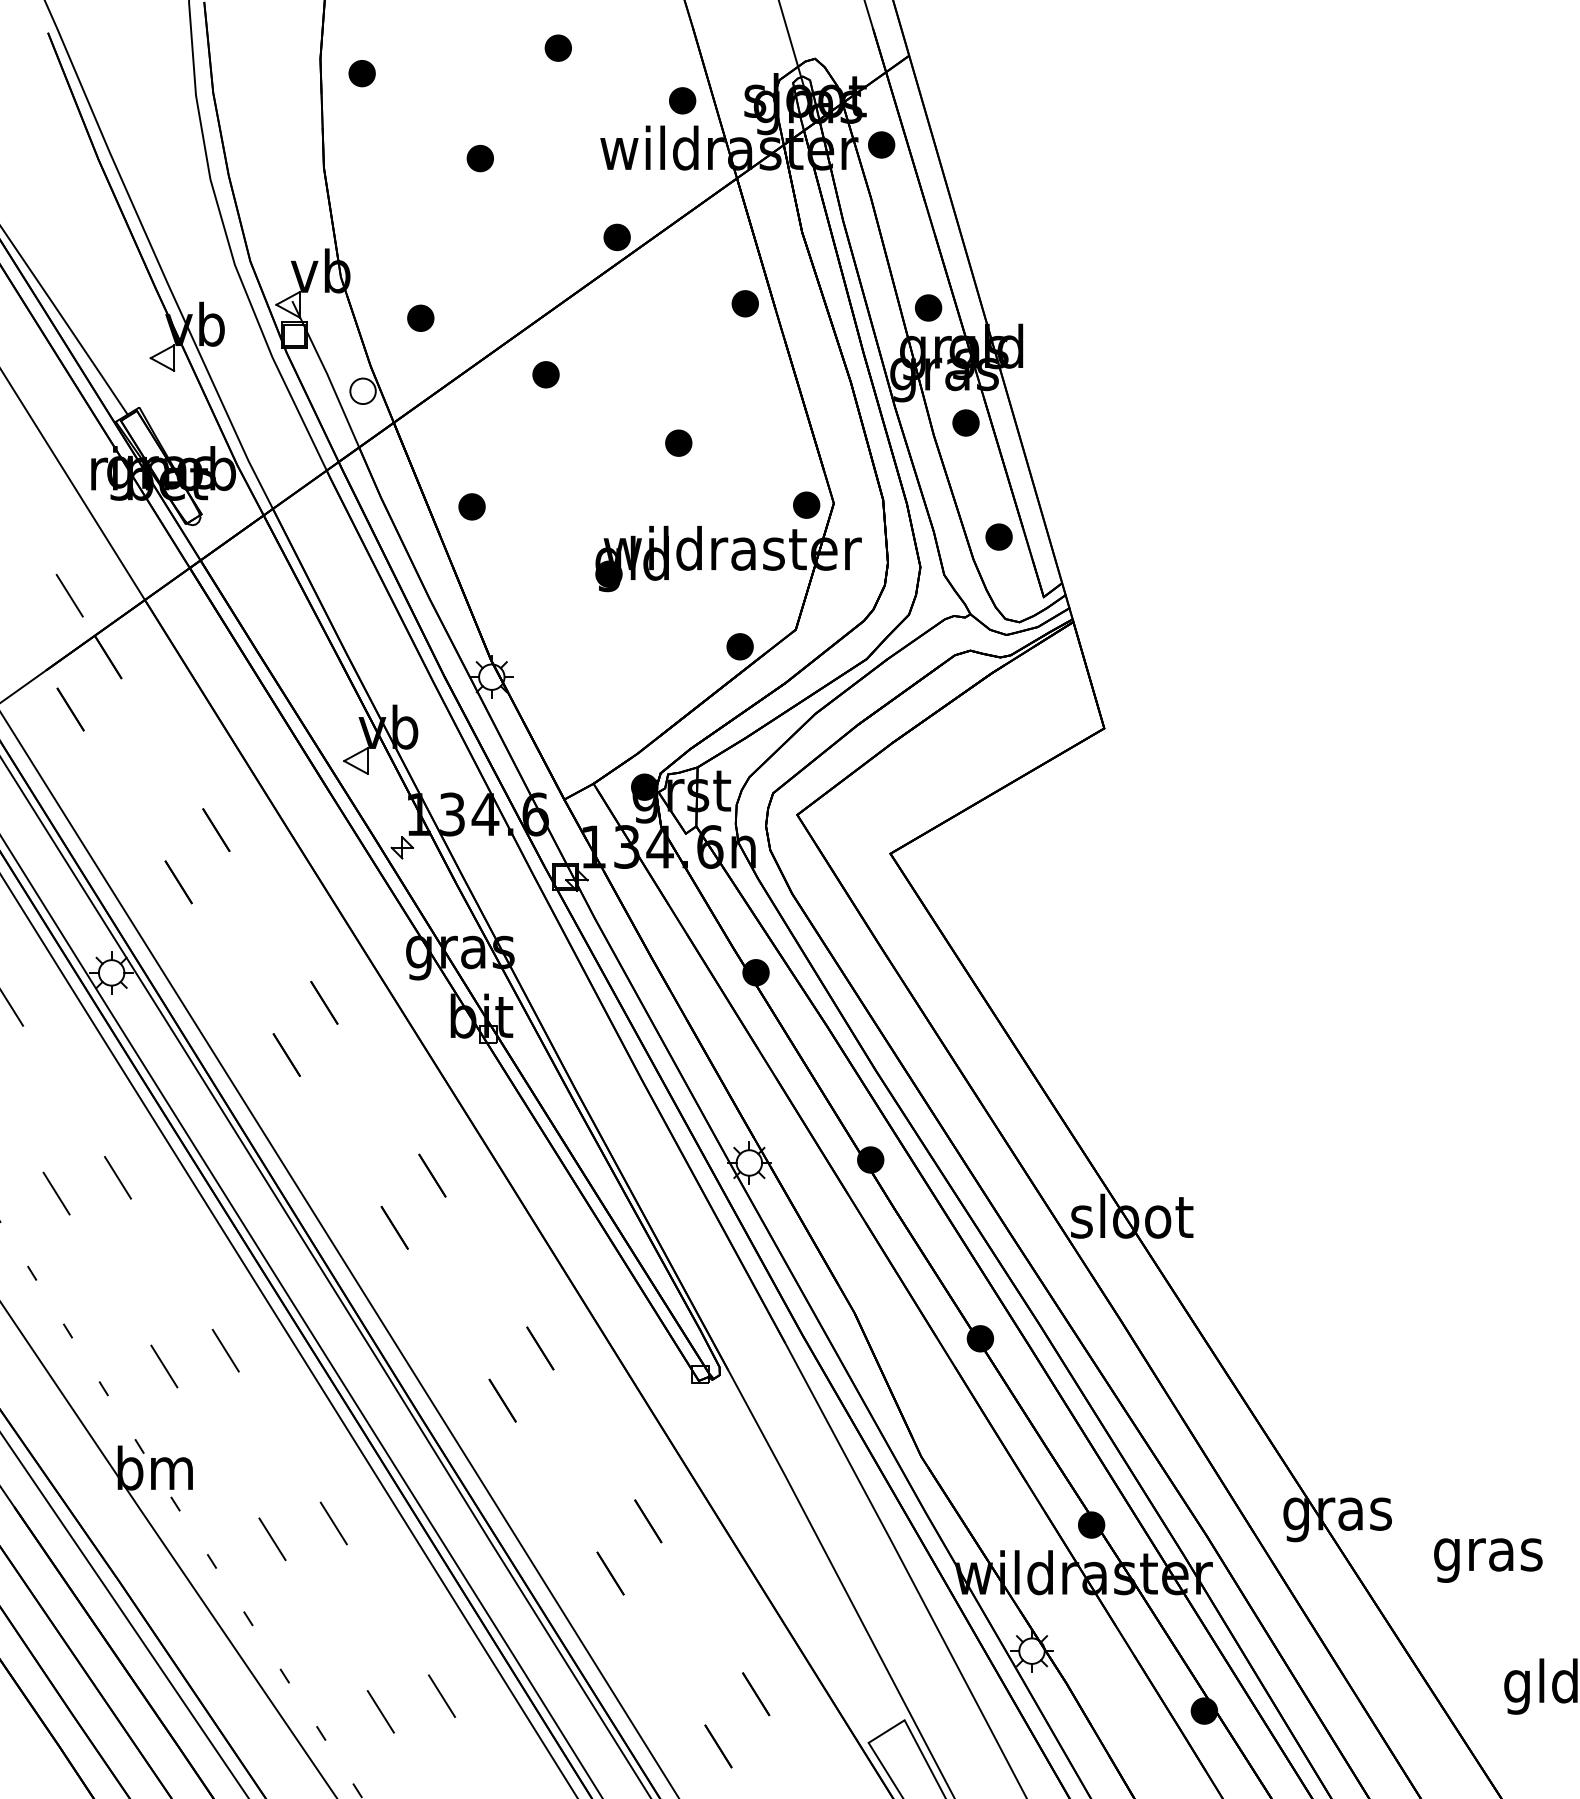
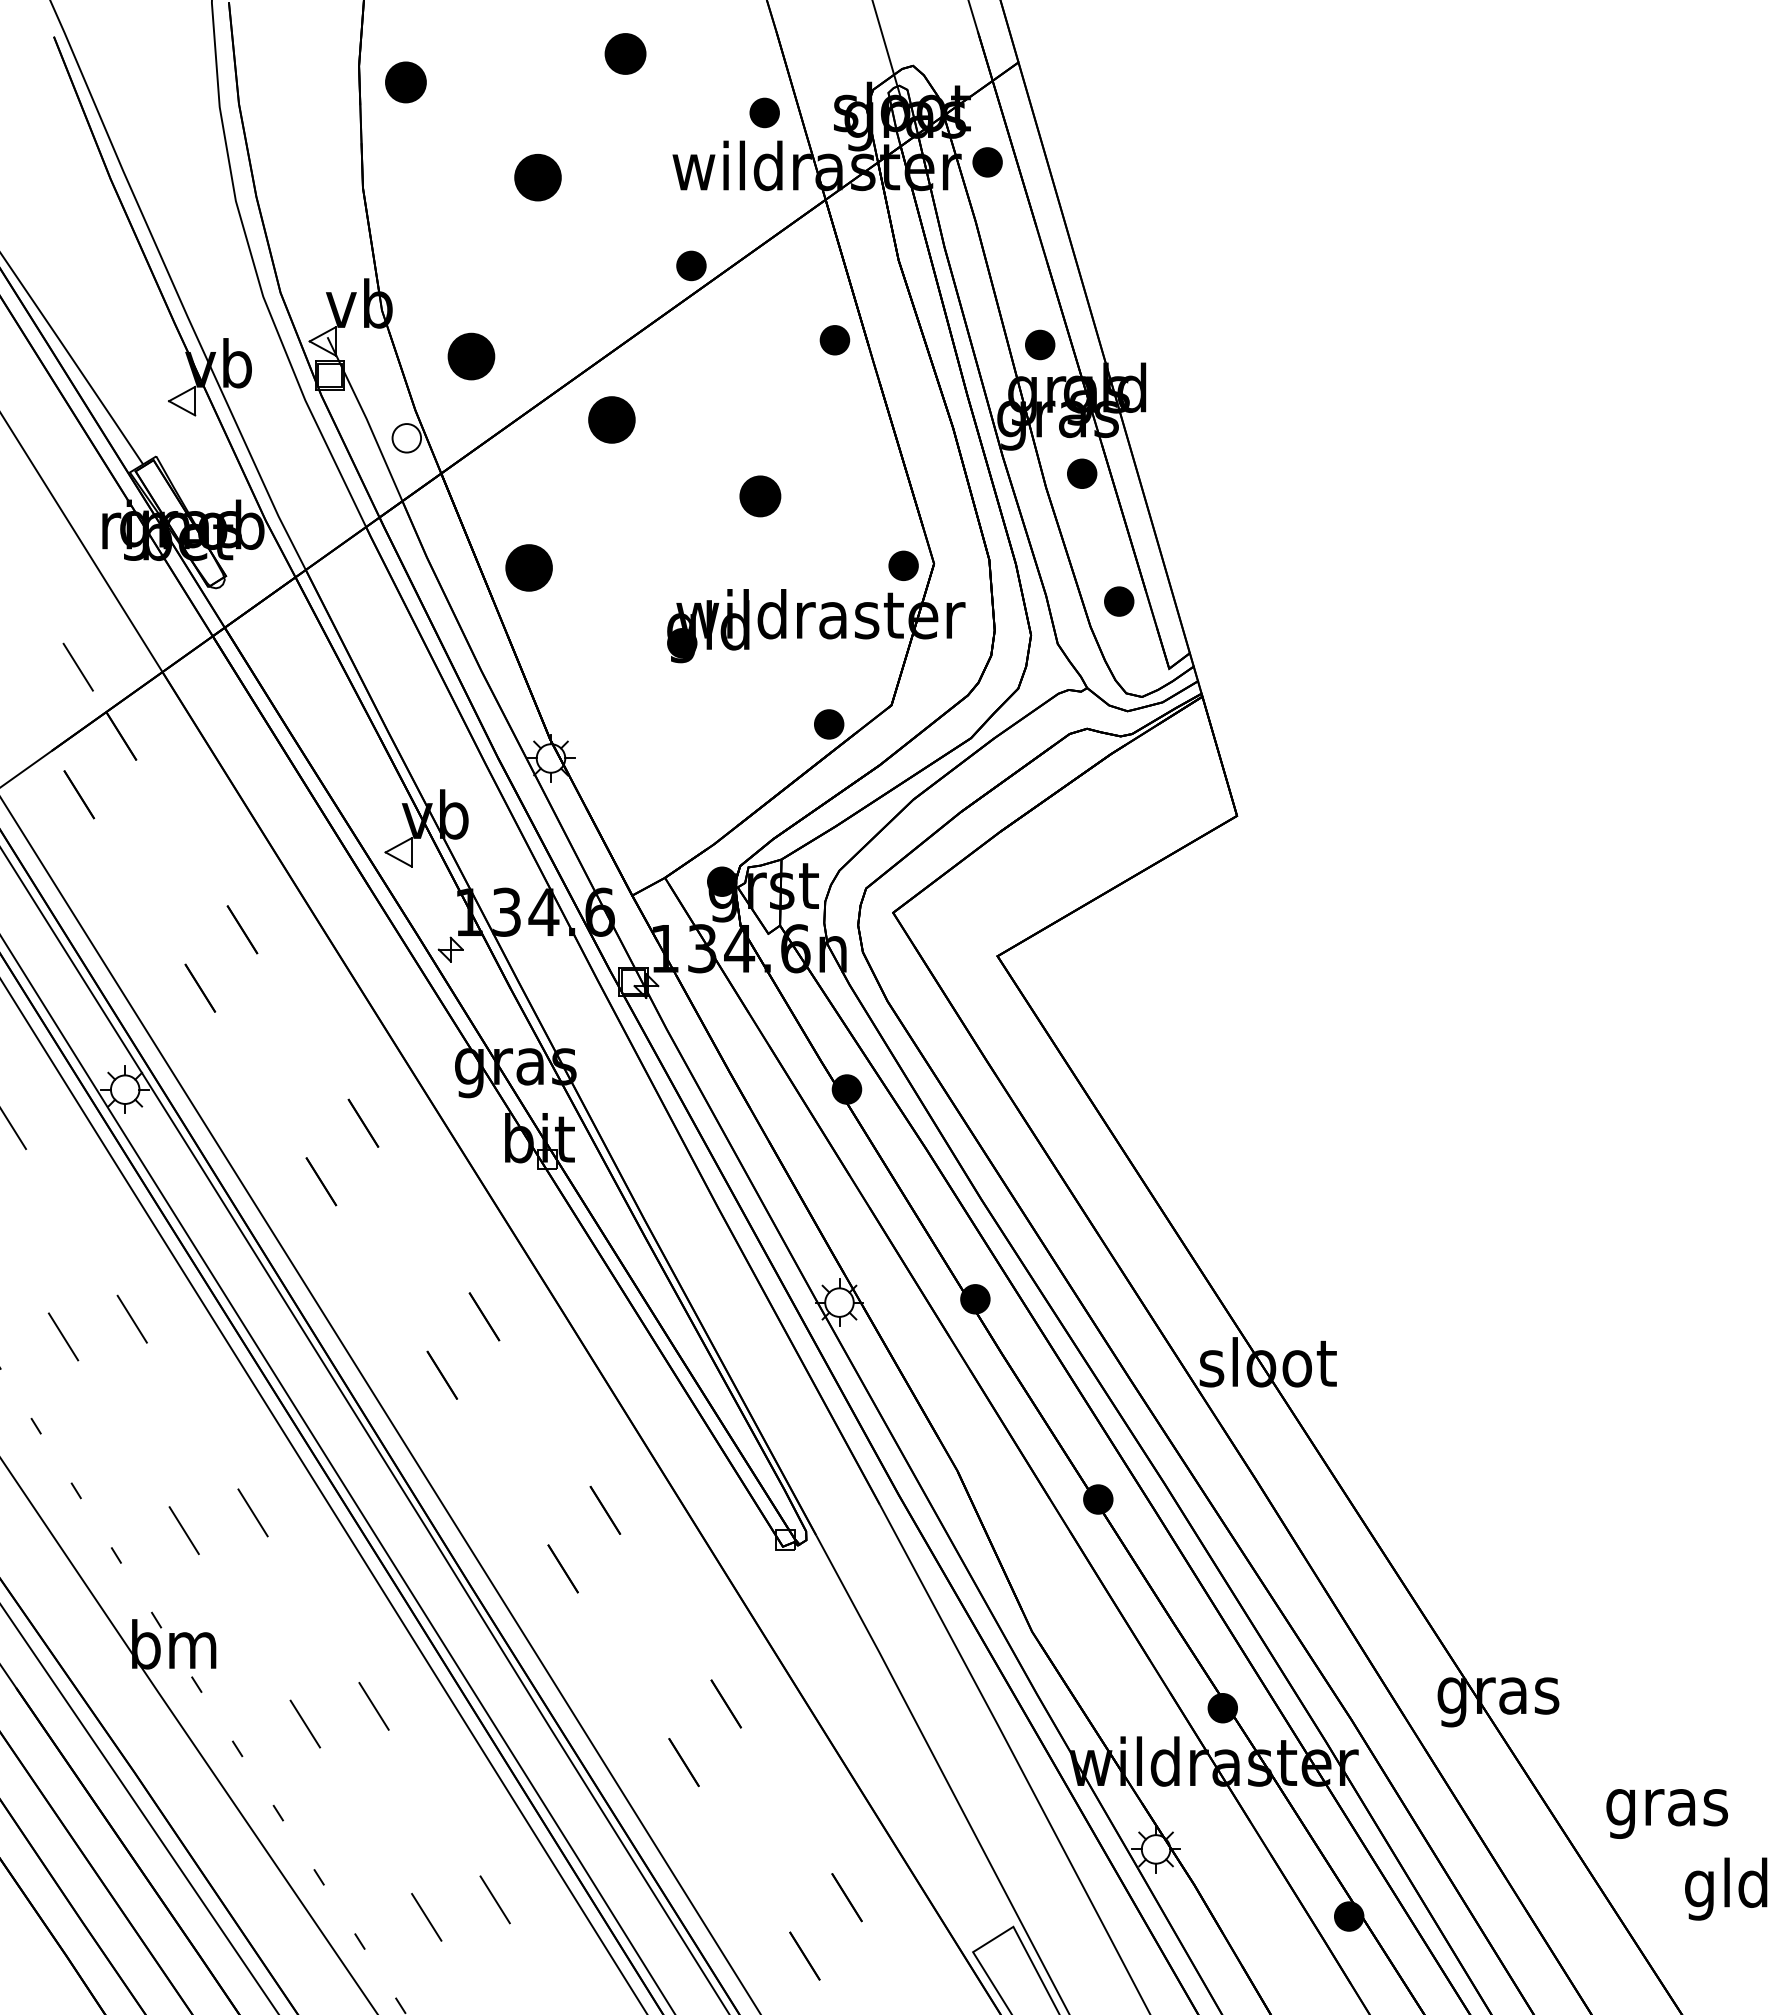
part: (558, 47) -> (625, 53), size x1.4
part: (361, 73) -> (405, 82), size x1.4
part: (480, 158) -> (538, 177), size x1.6
part: (420, 318) -> (471, 356), size x1.6
part: (545, 374) -> (611, 419), size x1.6
part: (678, 443) -> (760, 496), size x1.4
part: (471, 506) -> (528, 567), size x1.6
text: (1488, 1560) -> (1667, 1813), moved

